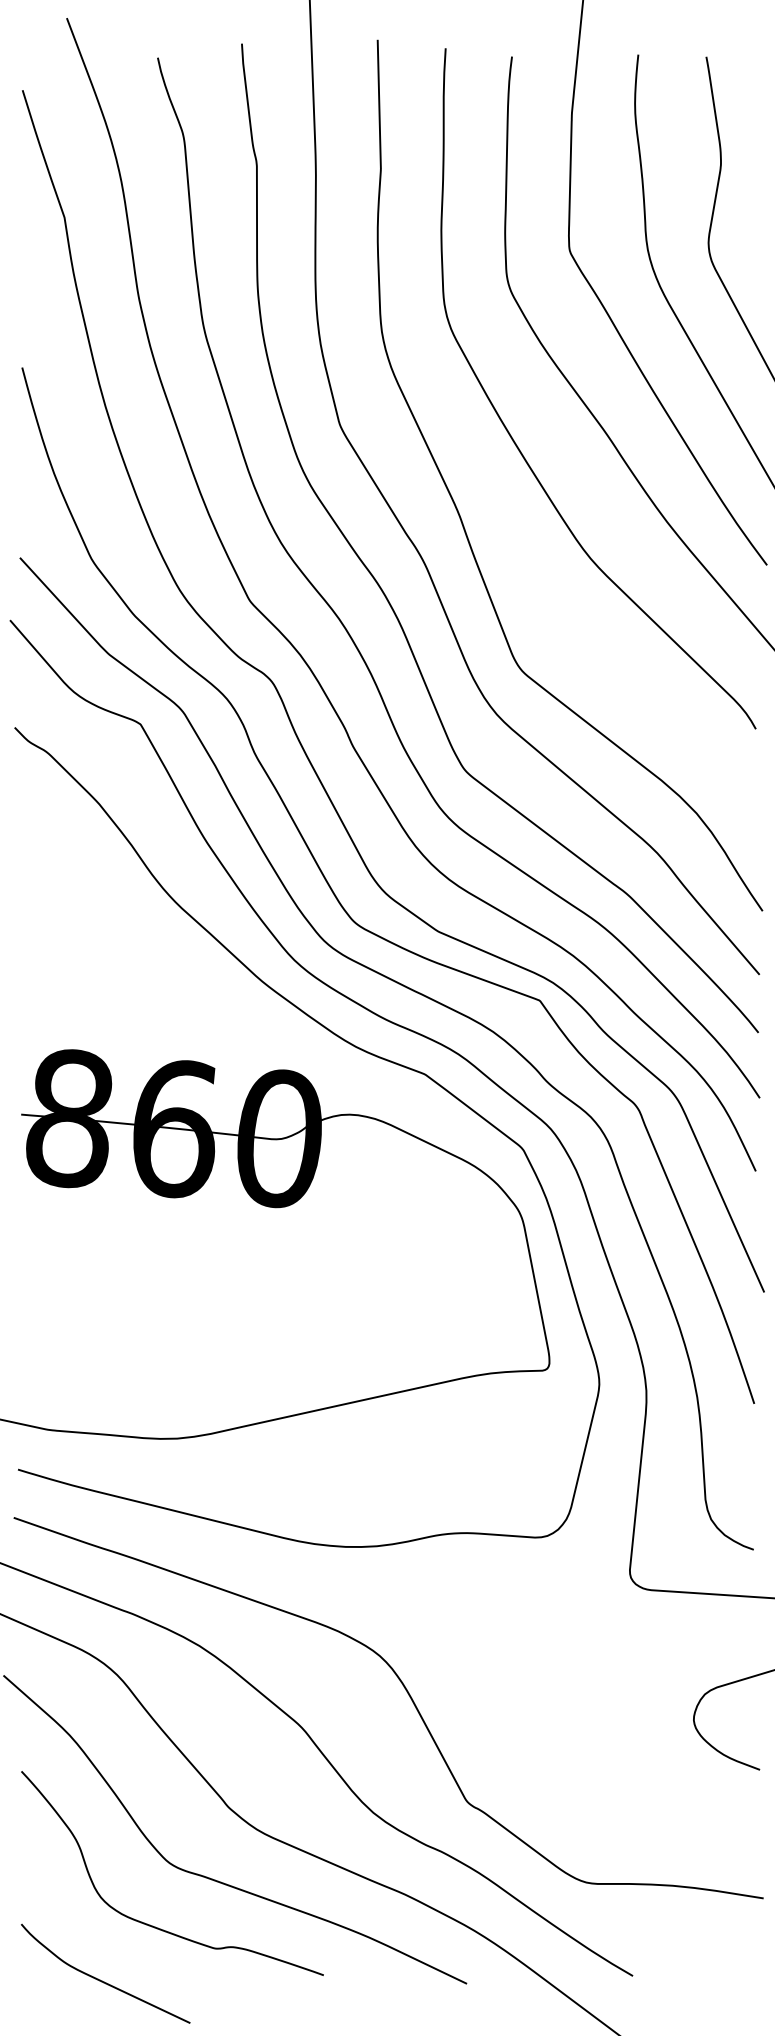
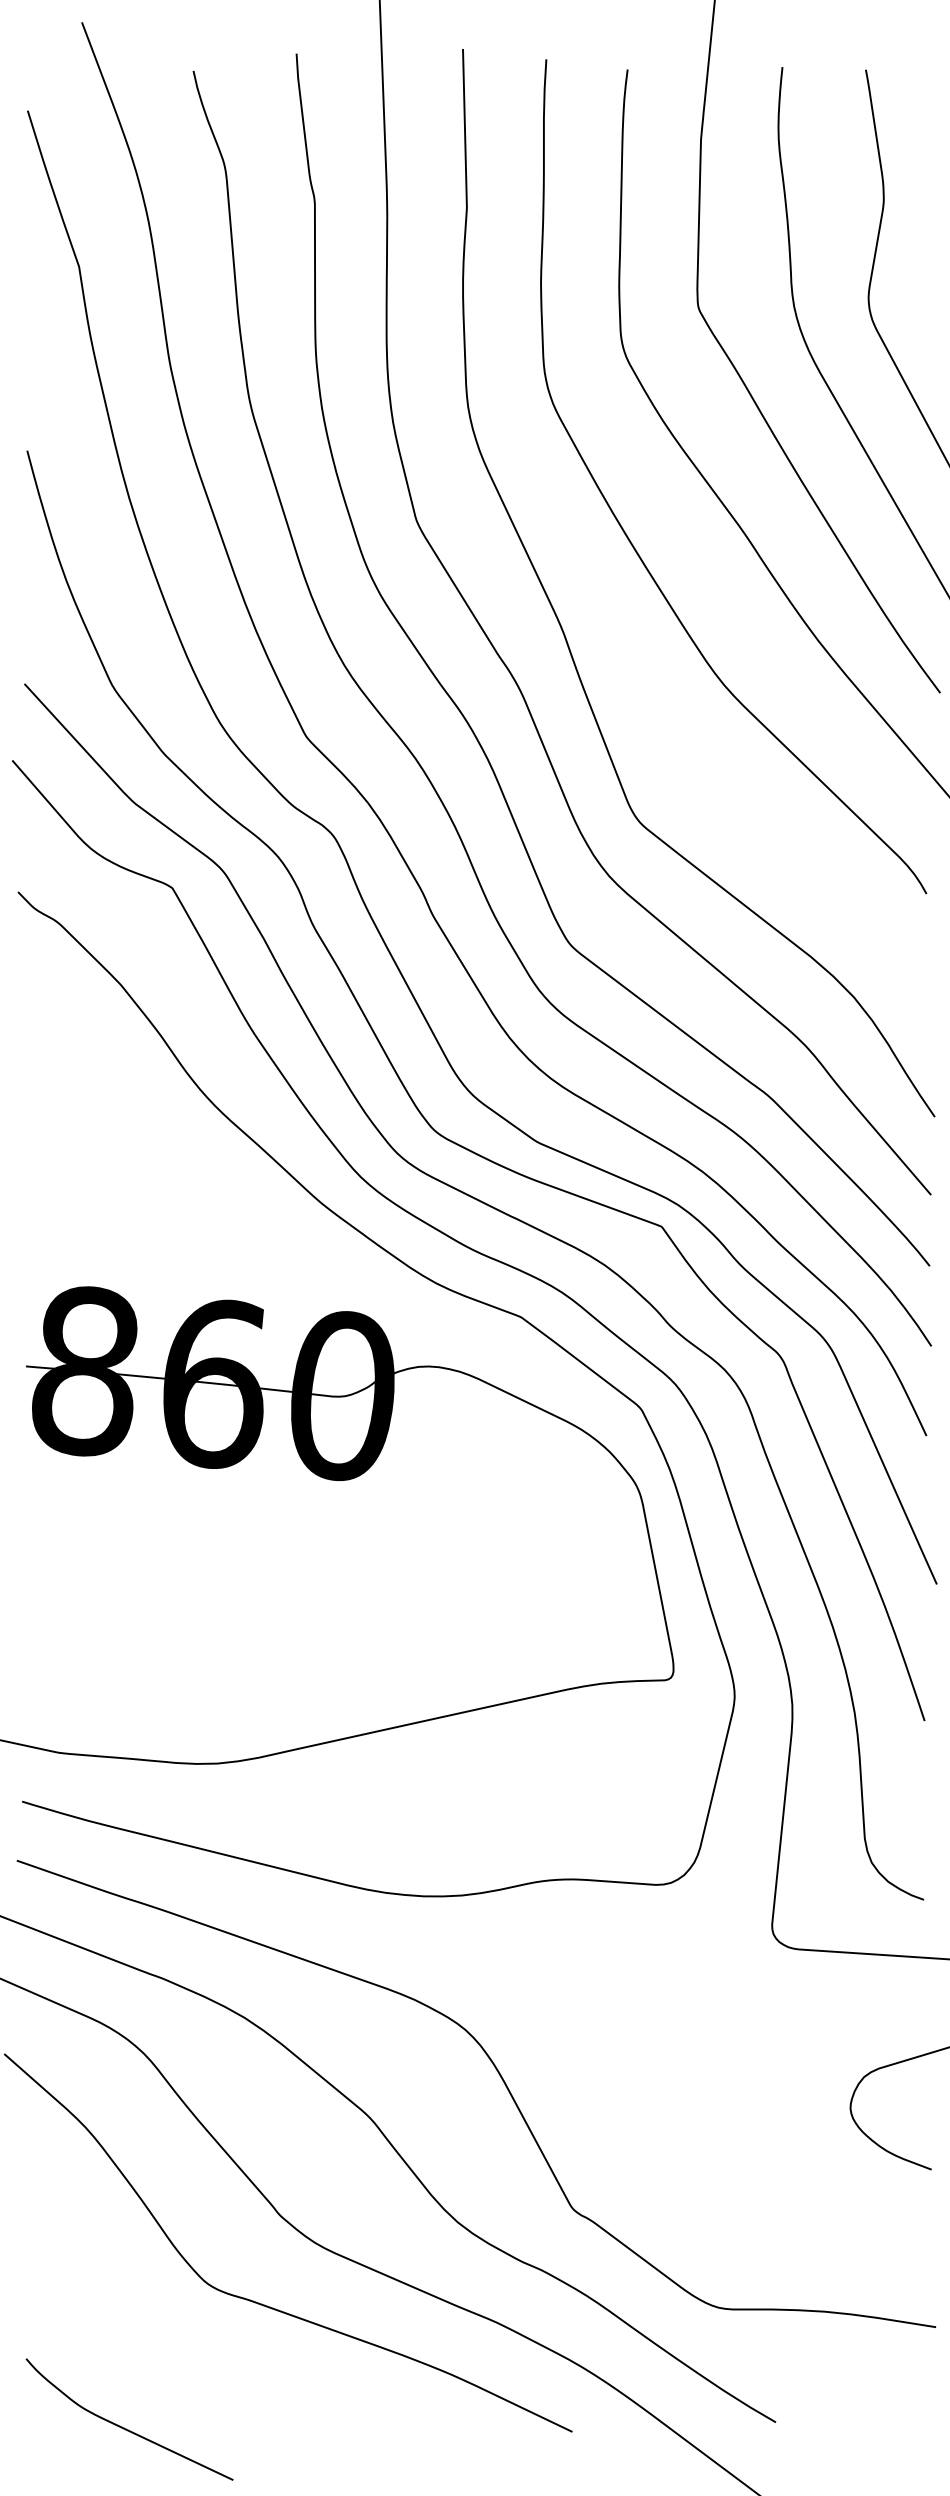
curve: (150, 1924) -> (184, 2359), removed

